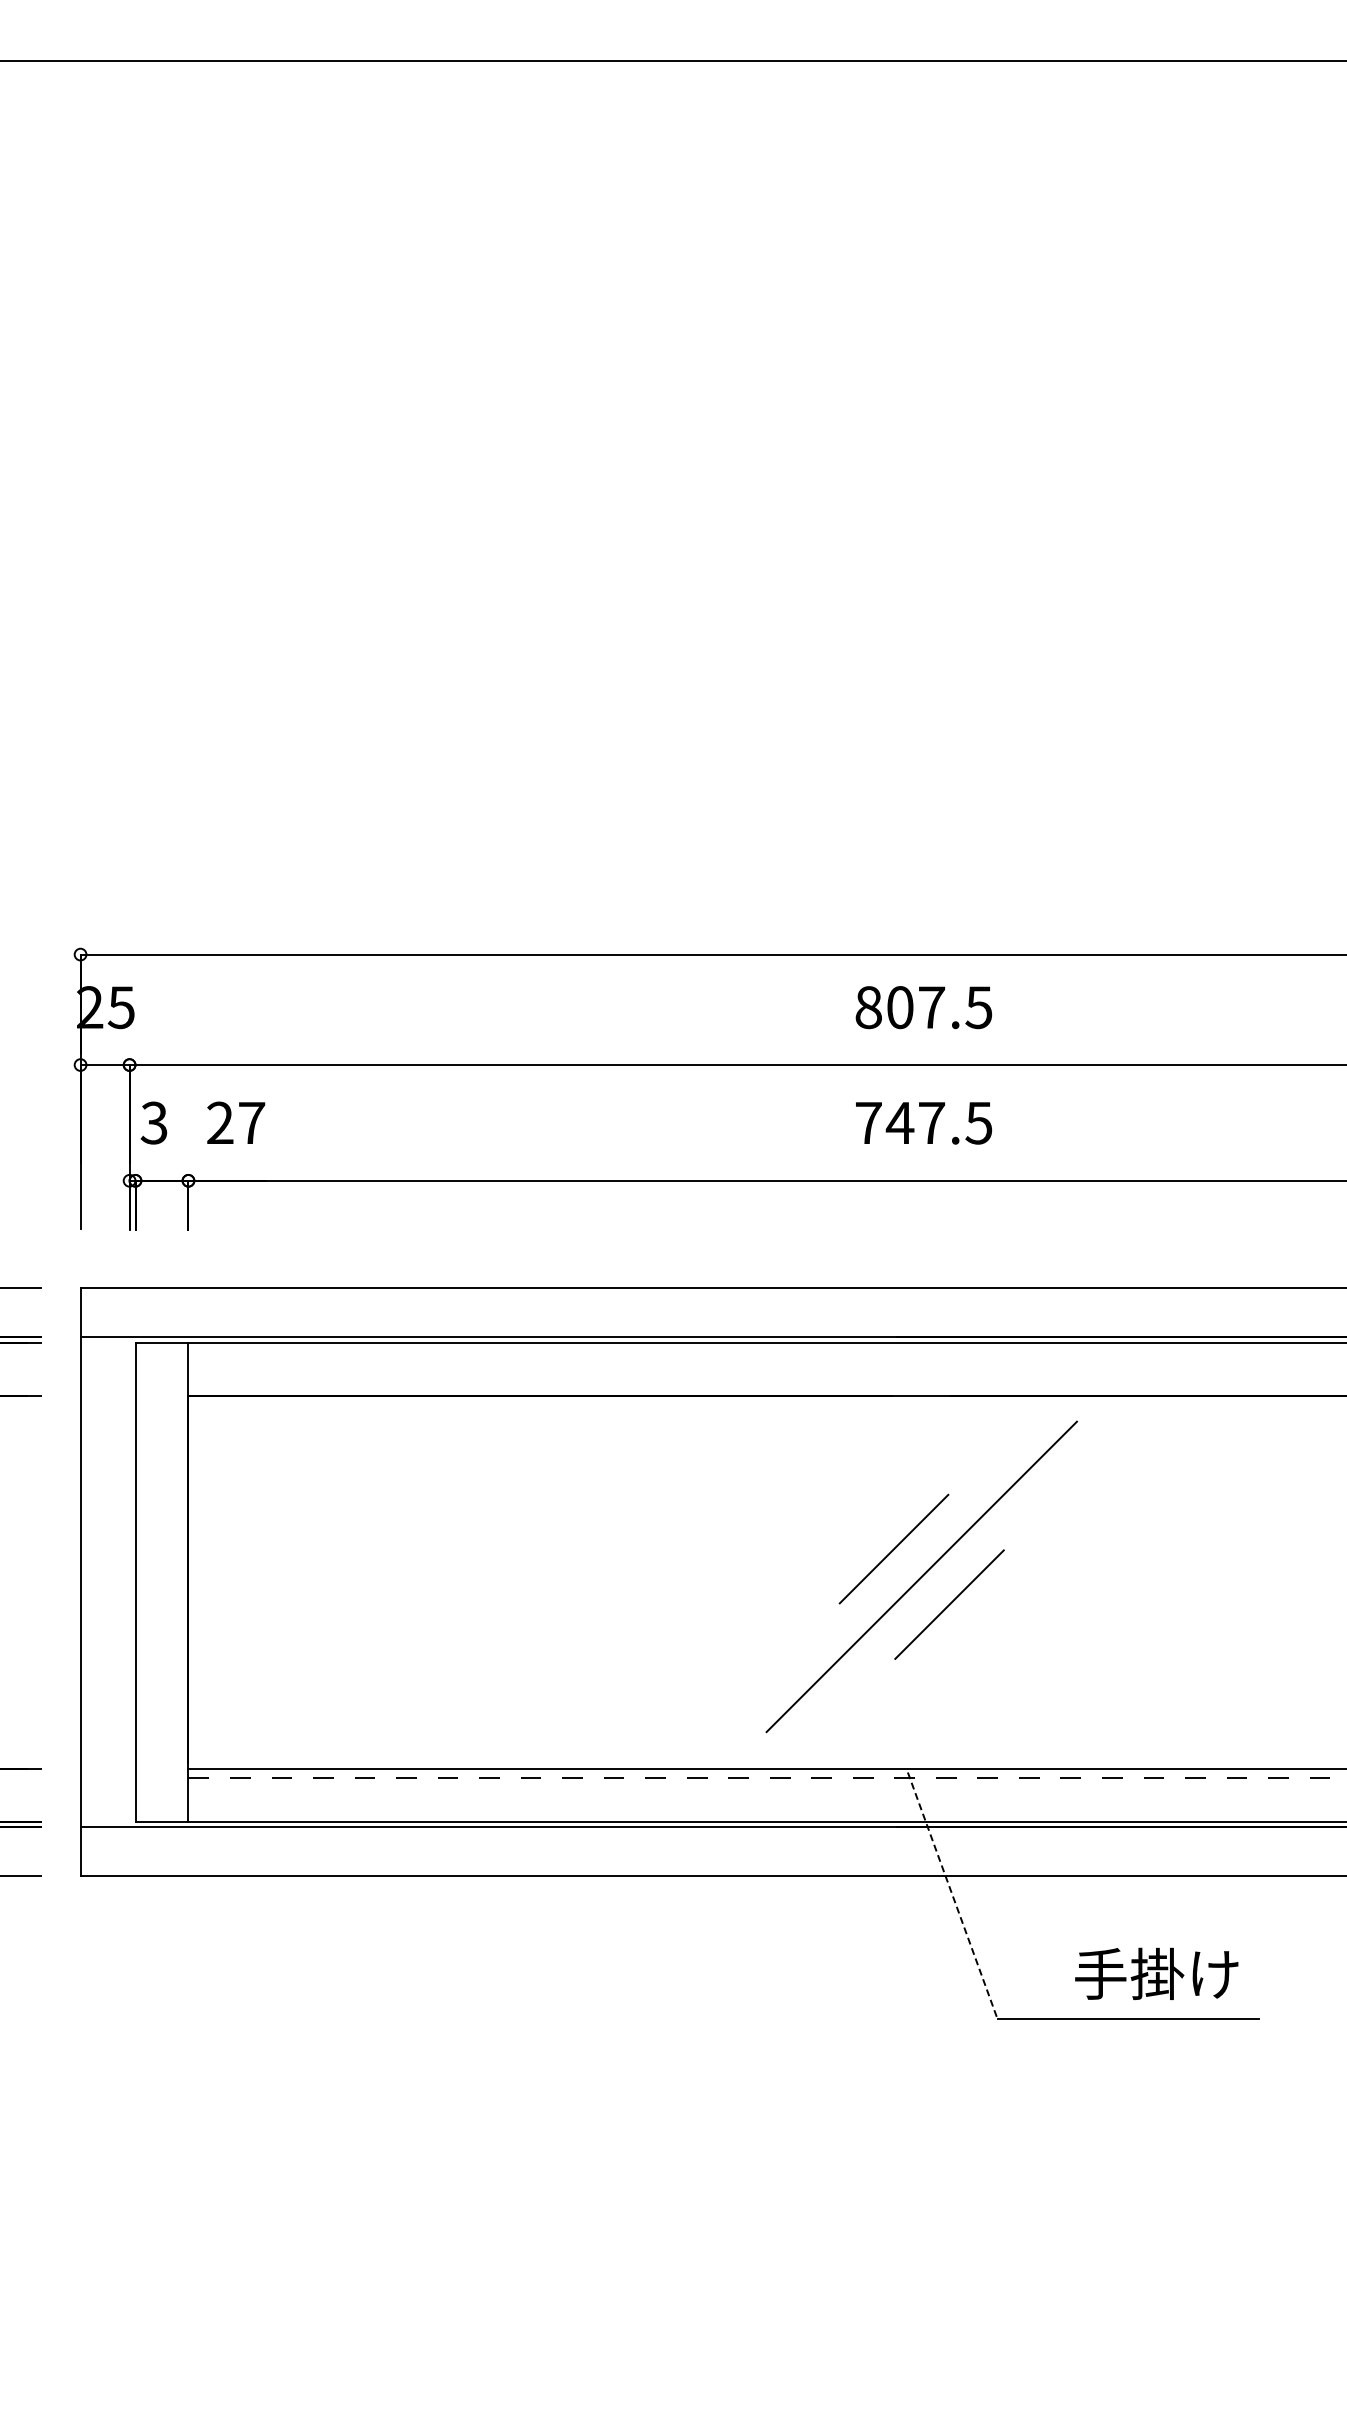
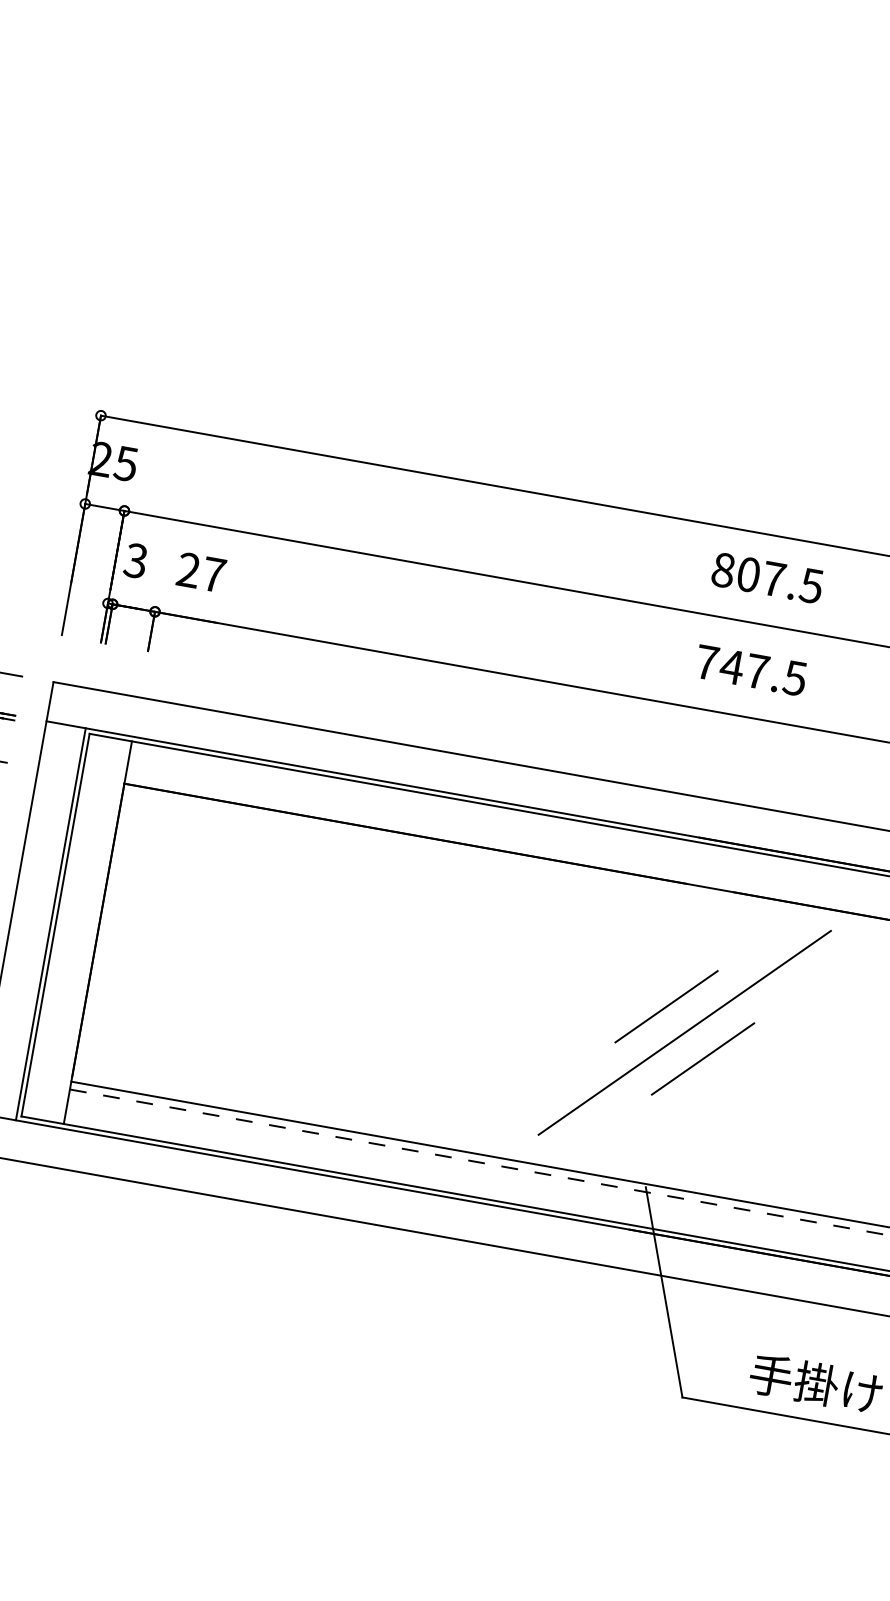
line: (129, 1581) -> (50, 923), added
line: (952, 1896) -> (663, 1292), dashed -> solid

